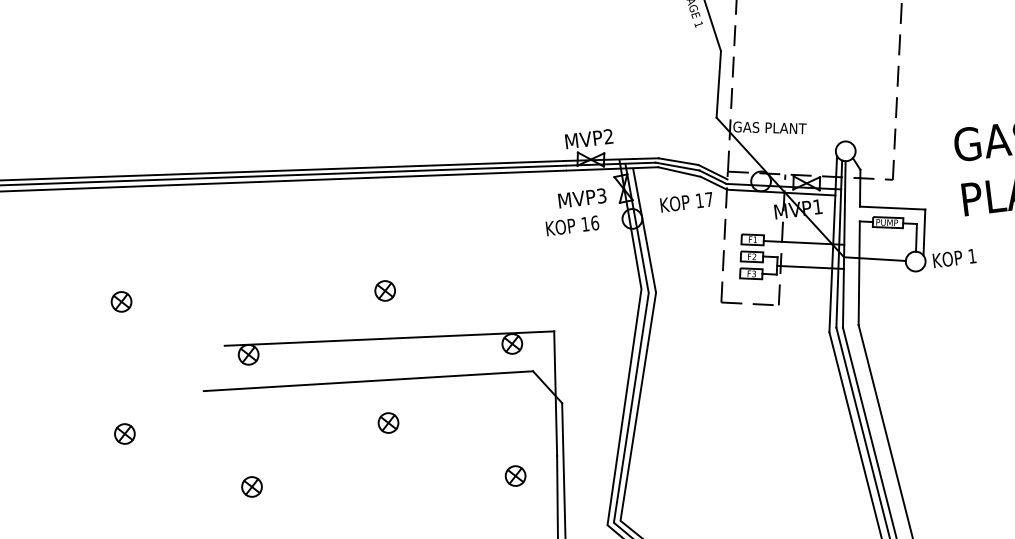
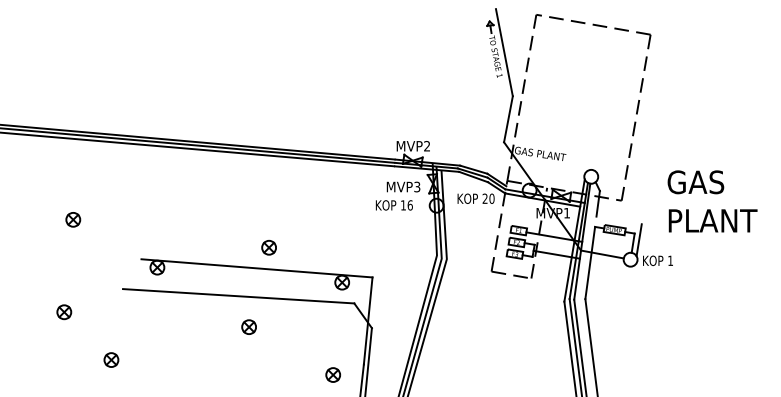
text: (704, 199) -> (488, 198), 17 -> 20
line: (891, 208) -> (618, 220), removed
part: (384, 290) -> (268, 247), moved
part: (252, 486) -> (111, 359), moved

